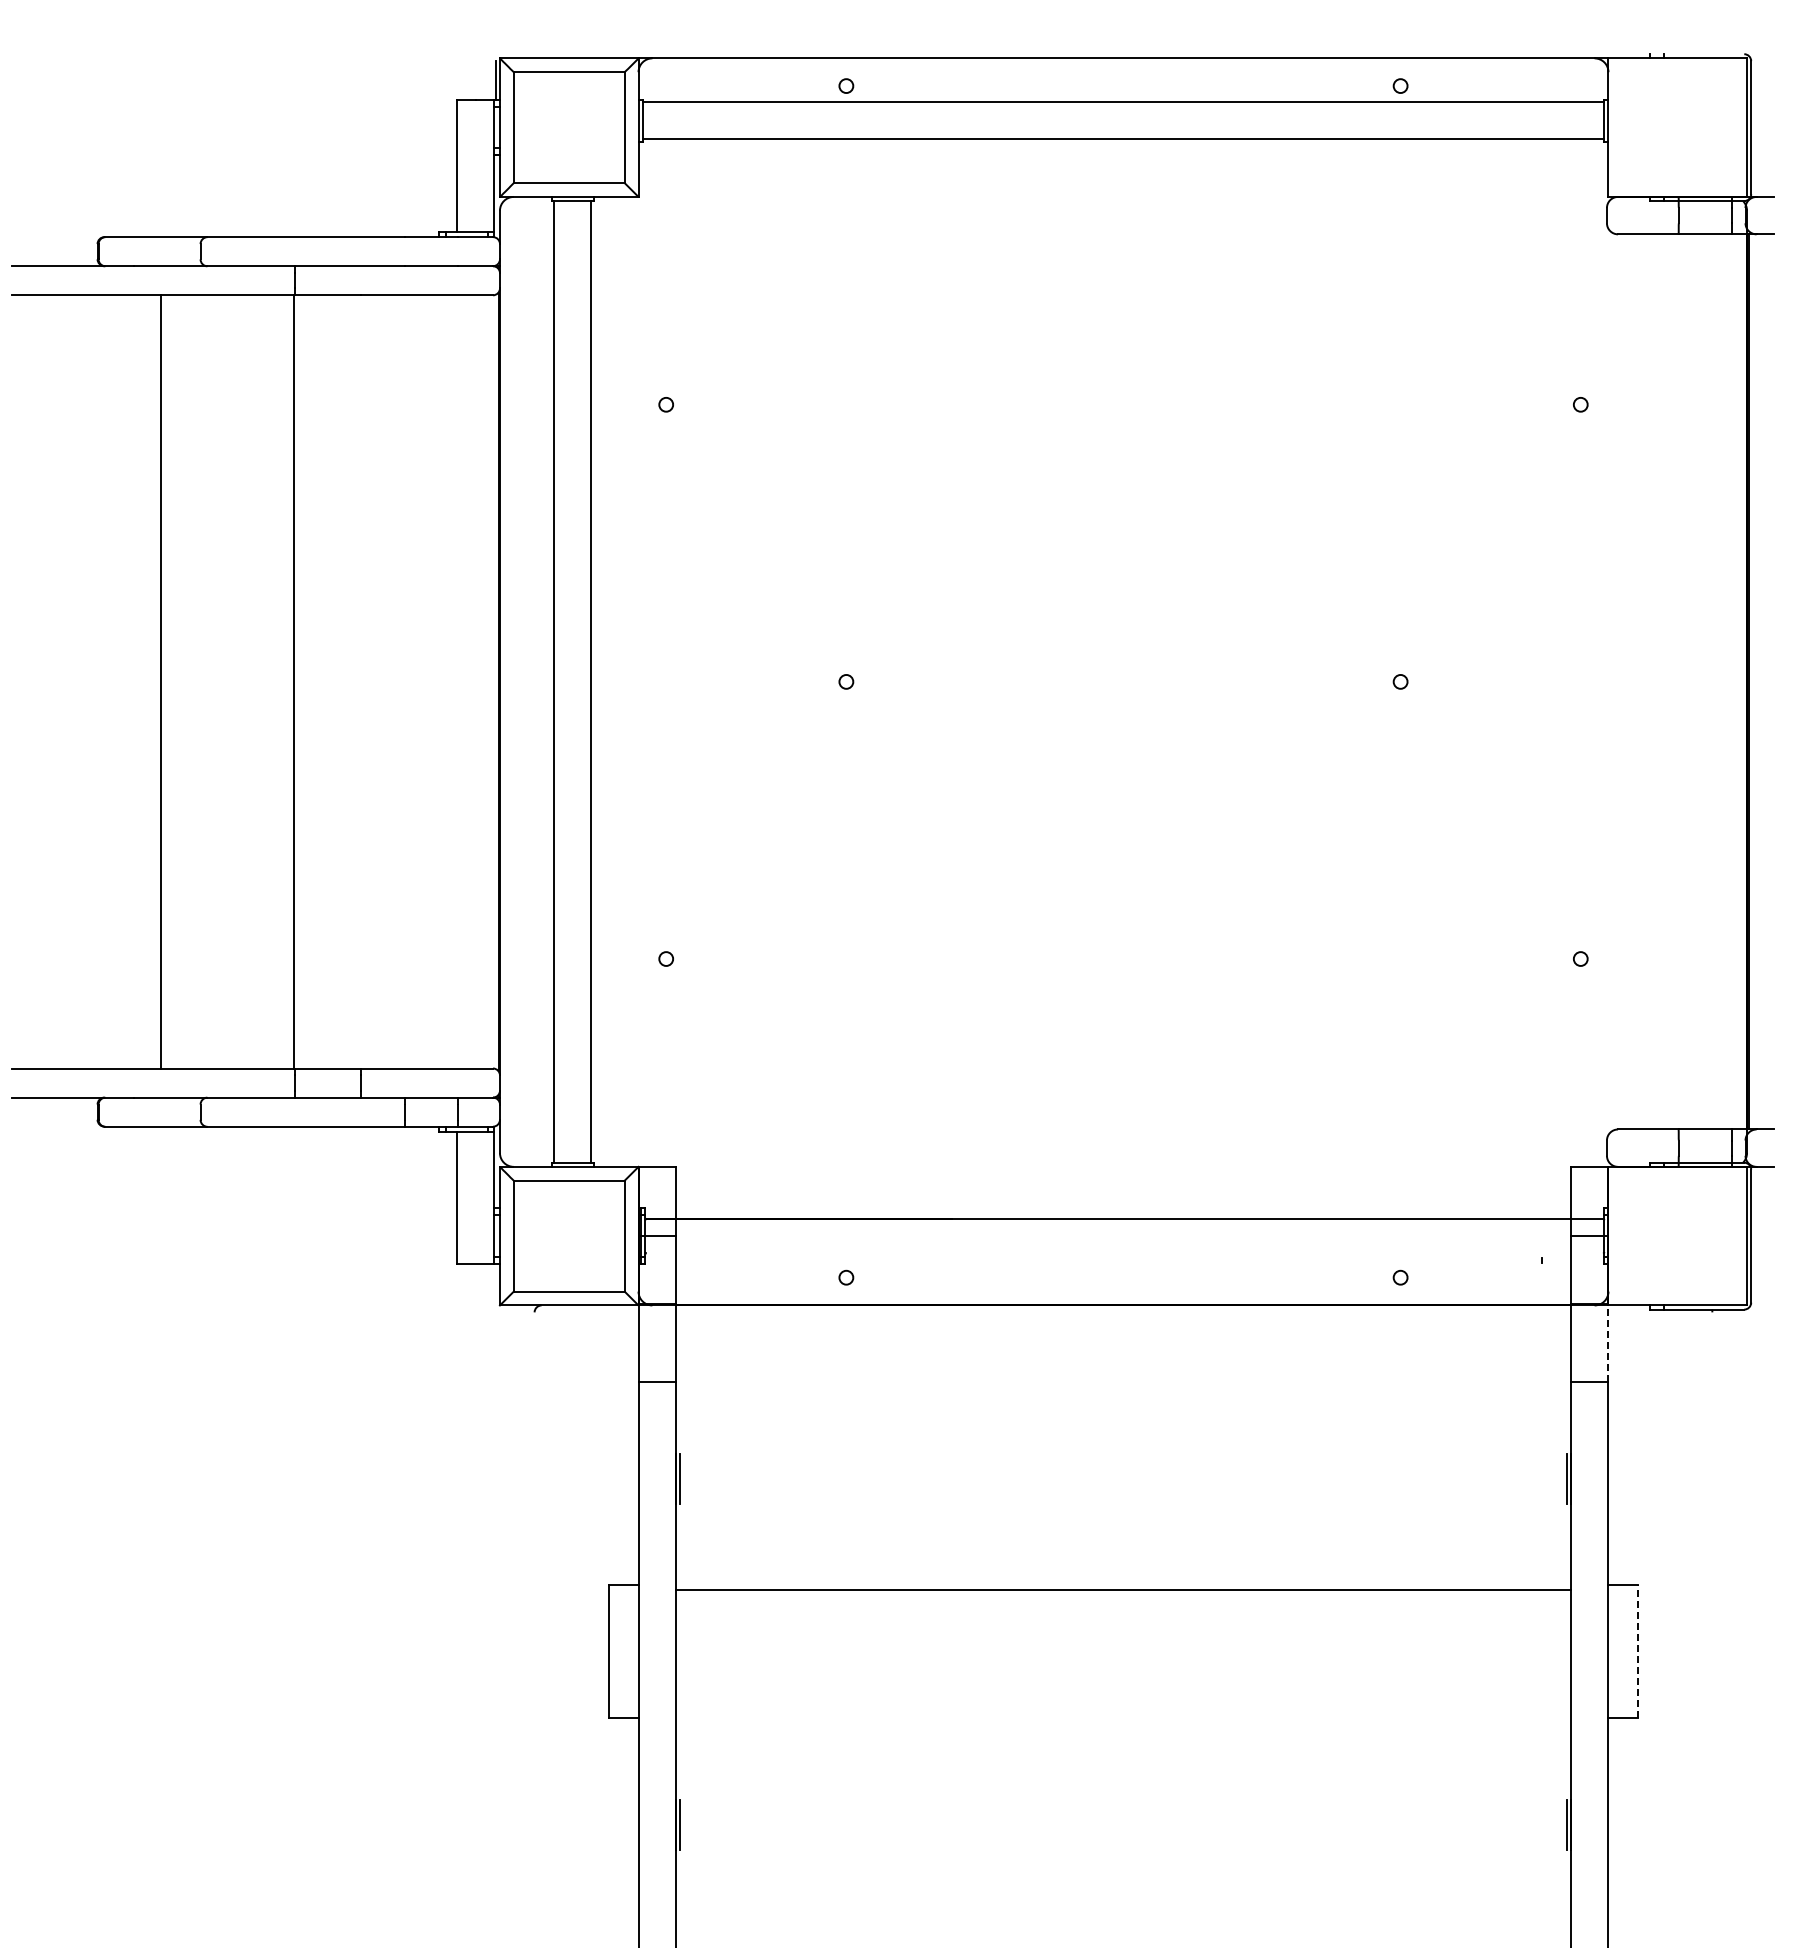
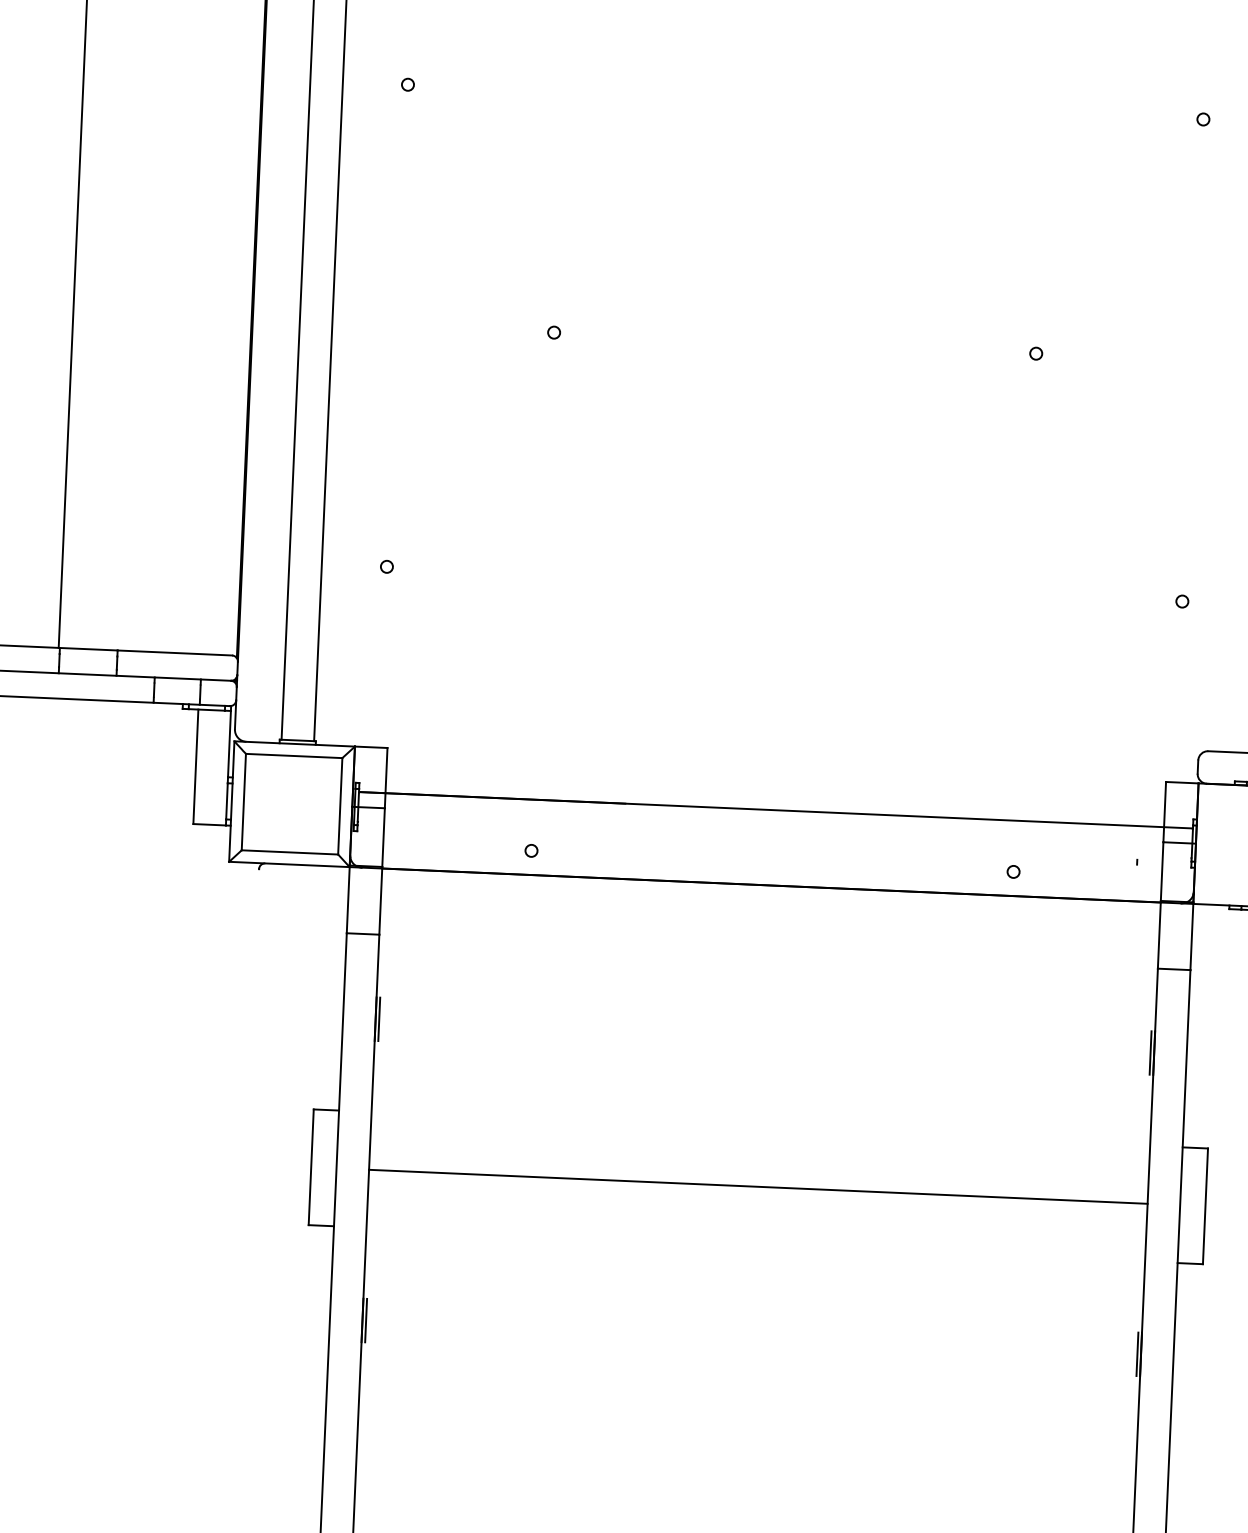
line: (1608, 1342) -> (1191, 936), dashed -> solid
line: (1123, 1589) -> (758, 1186), moved
line: (1637, 1651) -> (1205, 1206), dashed -> solid

